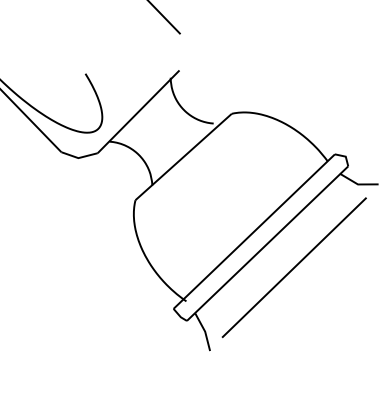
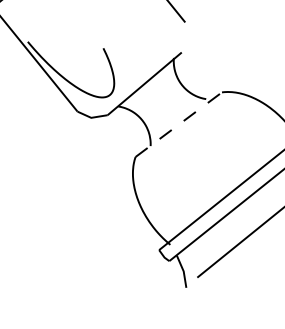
line: (183, 157) -> (178, 125), solid -> dashed

